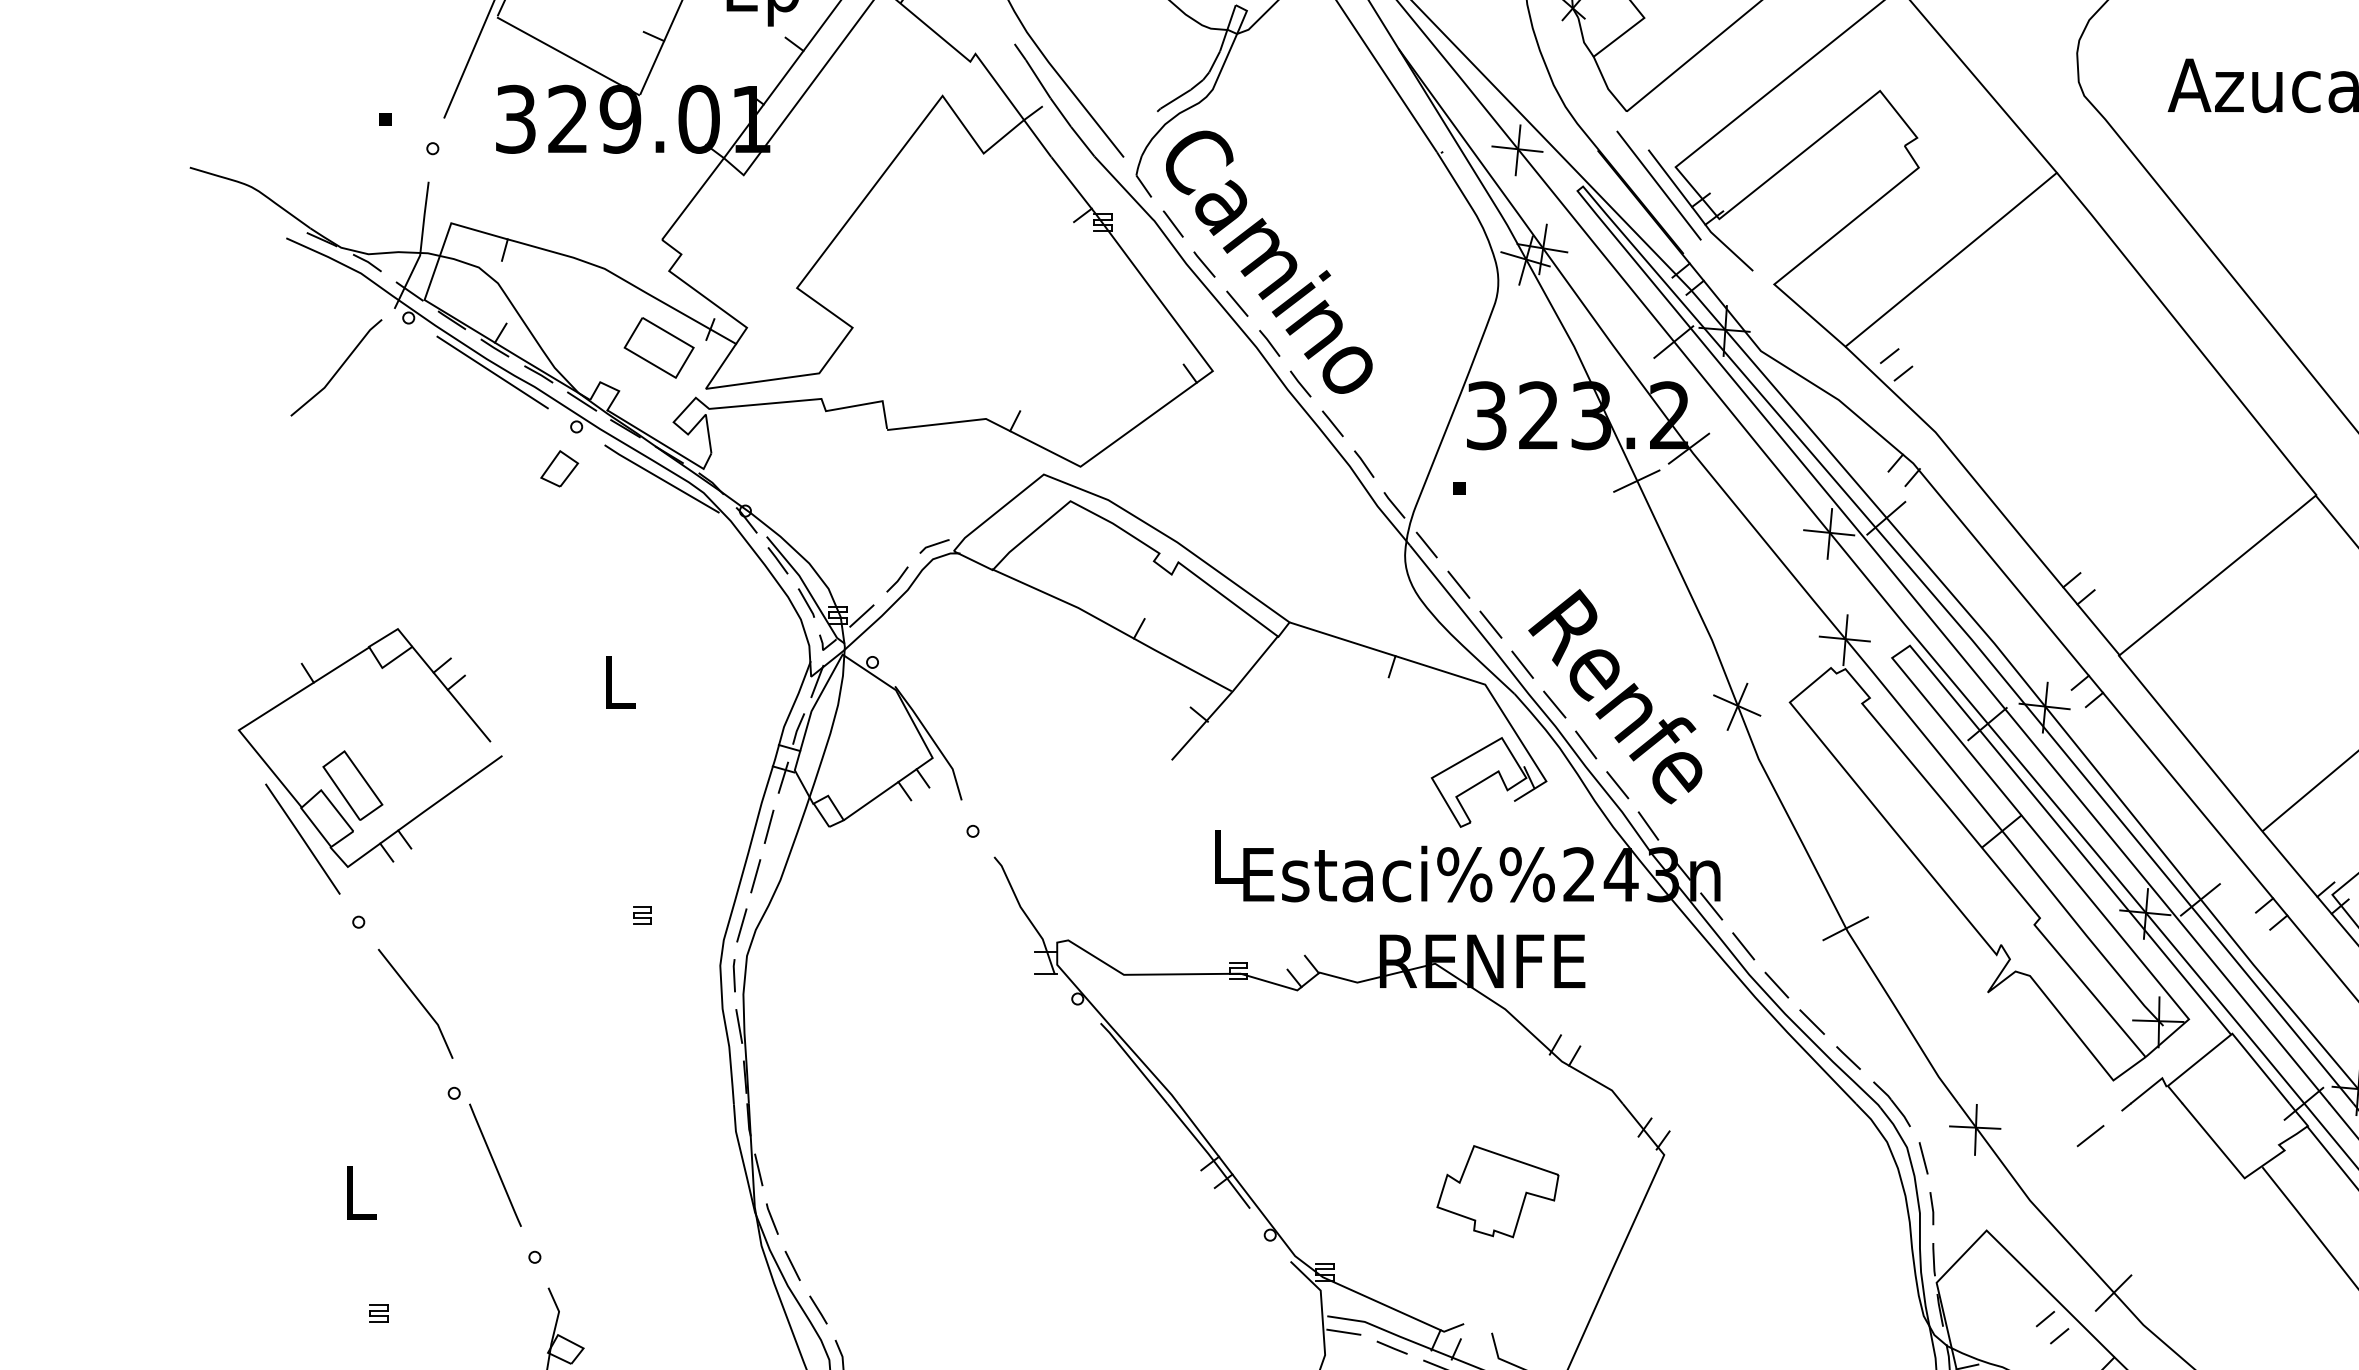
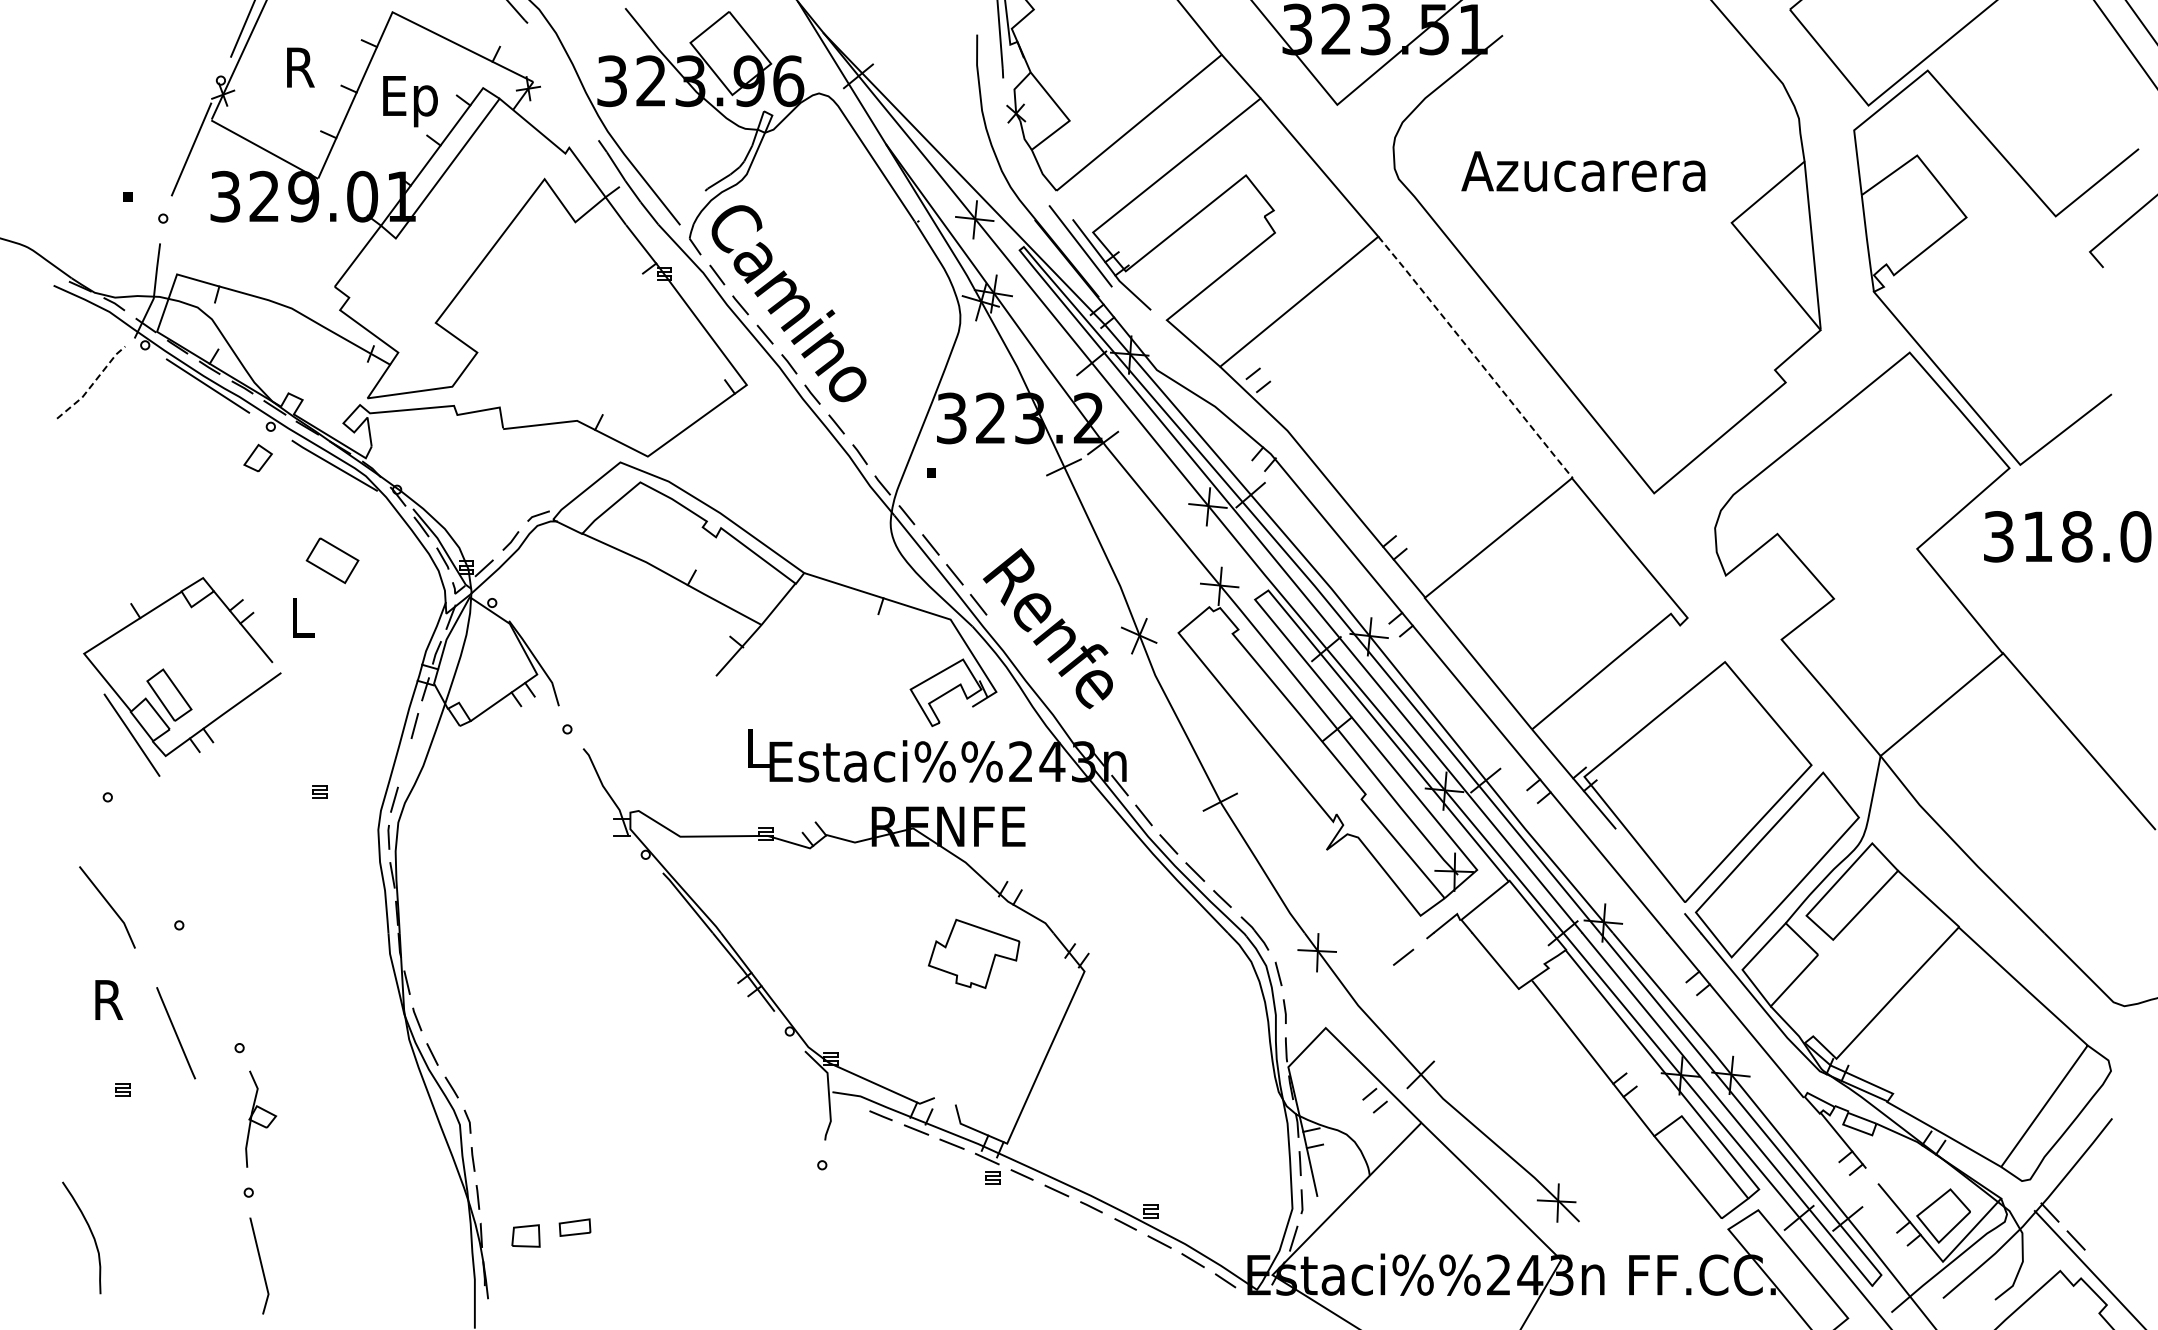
line: (2186, 334) -> (1475, 357), solid -> dashed
part: (659, 347) -> (332, 560), moved
line: (339, 369) -> (93, 383), solid -> dashed
line: (1554, 704) -> (1002, 634), removed
line: (1585, 744) -> (1025, 664), removed
part: (359, 770) -> (174, 683), moved
line: (1617, 784) -> (1049, 694), removed
line: (1648, 826) -> (1072, 725), removed
line: (755, 875) -> (404, 762), removed
line: (418, 1002) -> (109, 906), moved
line: (495, 1165) -> (176, 1033), moved
part: (1498, 1191) -> (974, 953), moved
text: (360, 1192) -> (109, 999), L -> R
line: (1343, 1332) -> (844, 1104), removed

